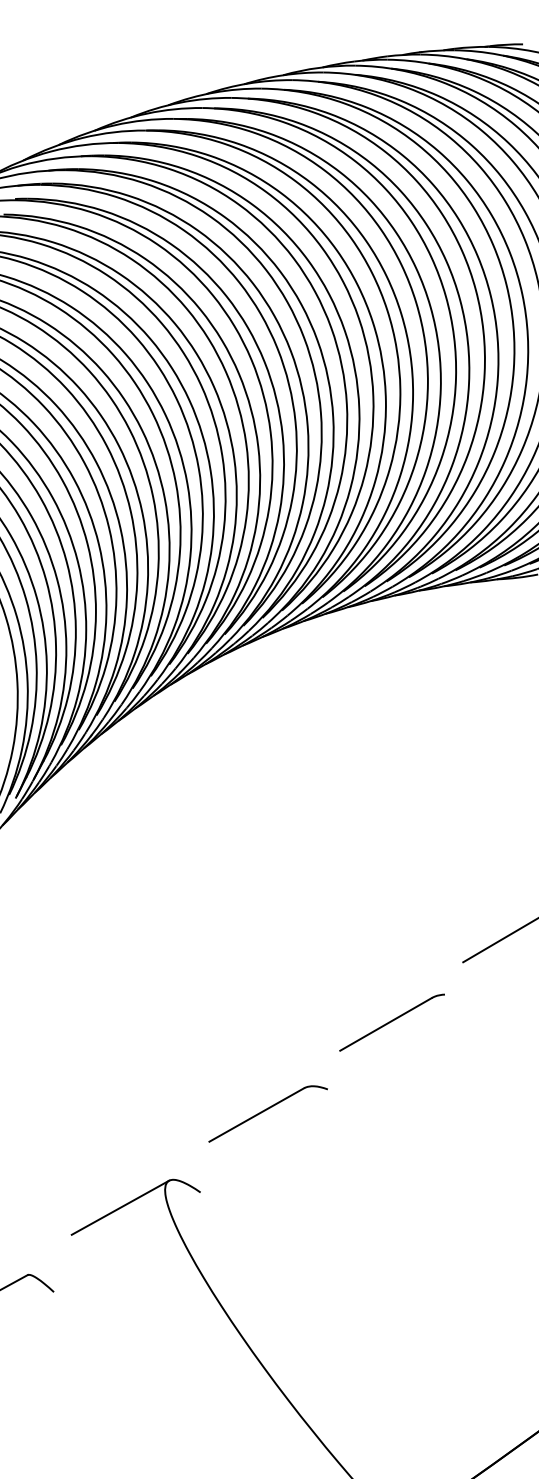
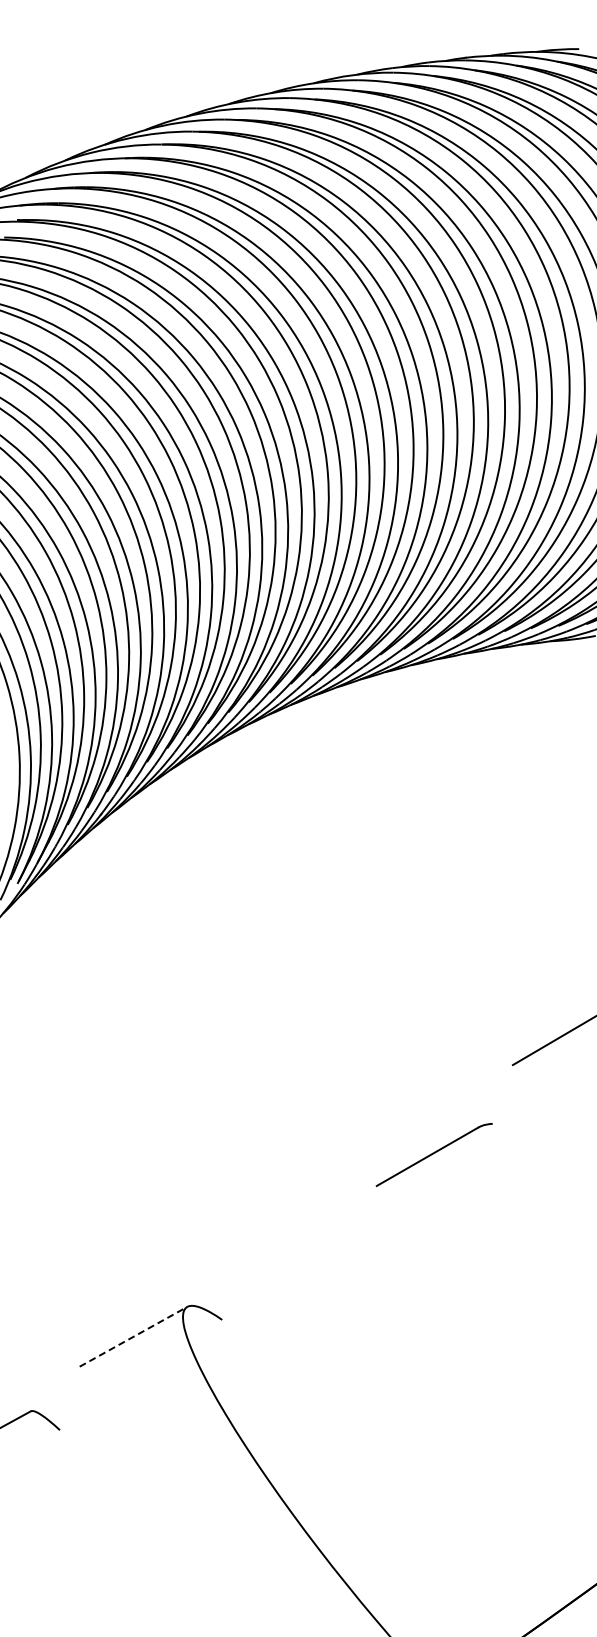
part: (391, 1022) -> (433, 1154), moved
part: (268, 1113) -> (297, 1232), removed
line: (120, 1207) -> (133, 1336), solid -> dashed

